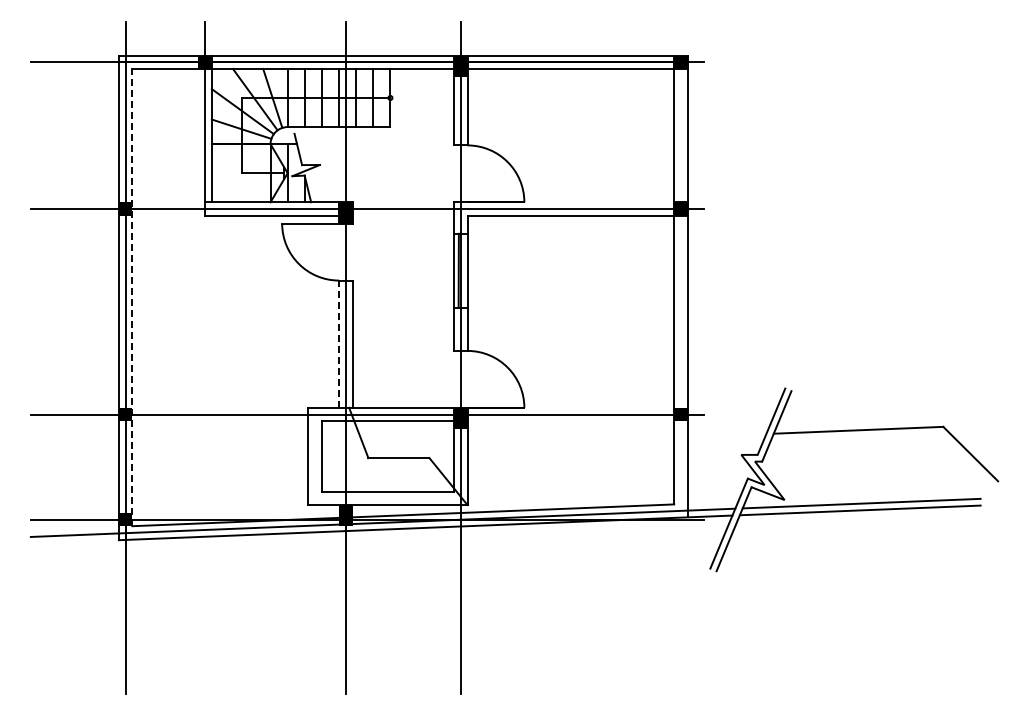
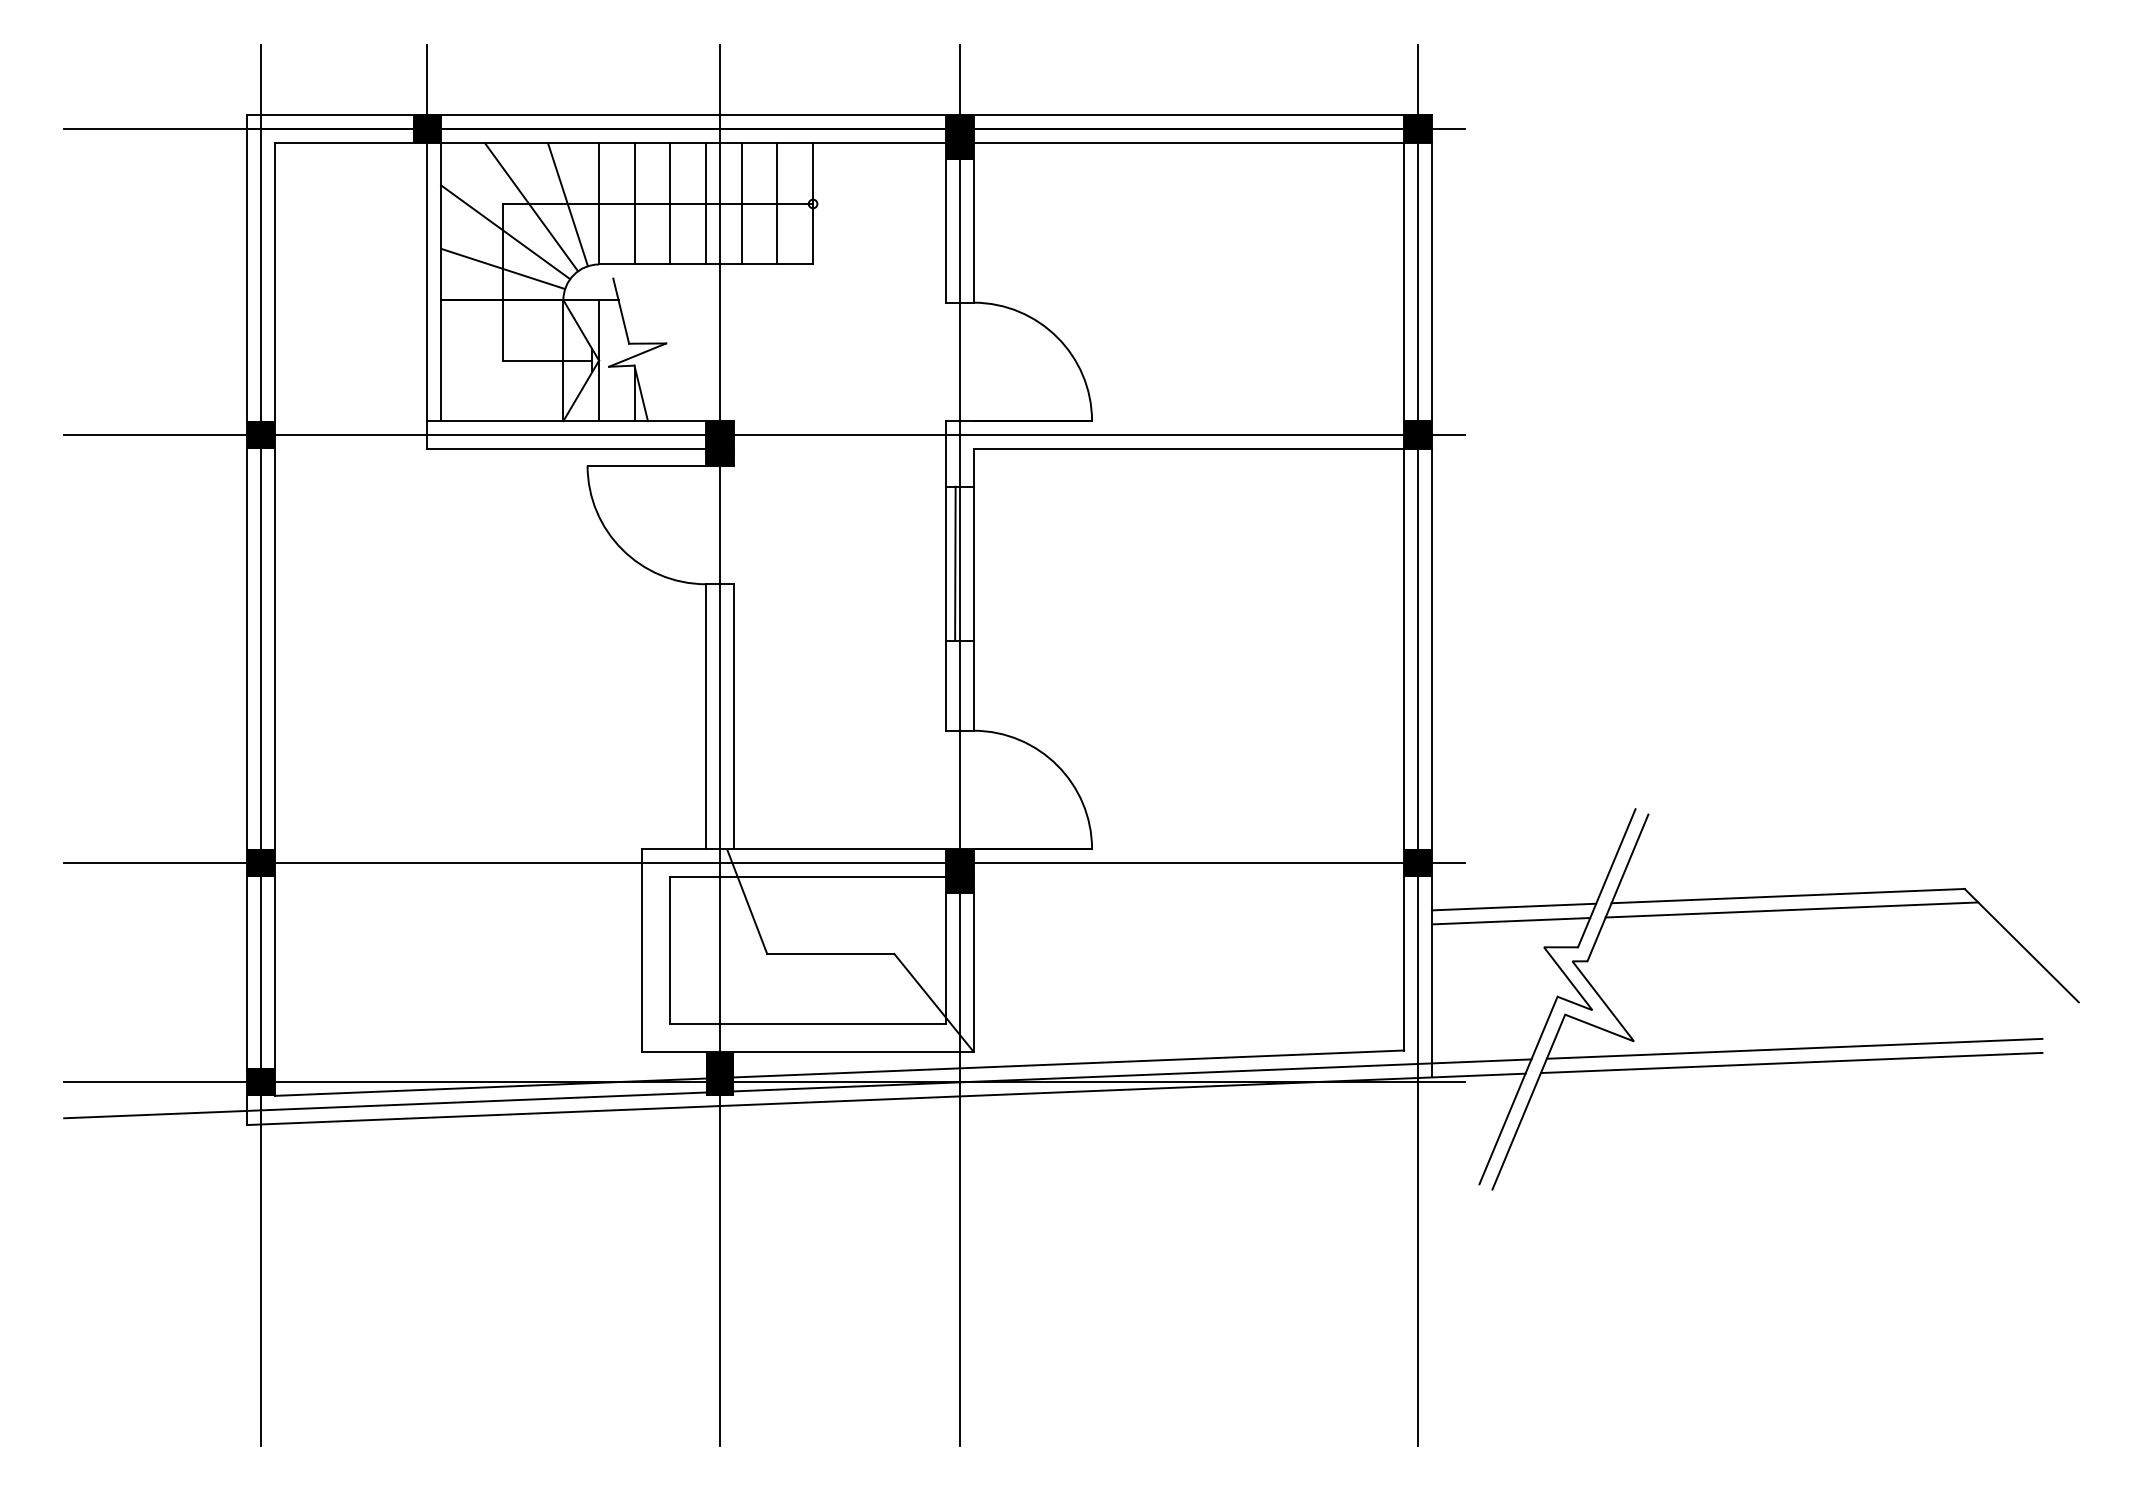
line: (132, 297) -> (275, 619), dashed -> solid
line: (339, 344) -> (706, 717), dashed -> solid
line: (680, 357) -> (1417, 744), added
line: (726, 435) -> (1513, 906), added
line: (859, 436) -> (1790, 909), added
line: (725, 441) -> (1510, 919), added

